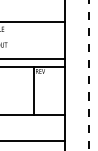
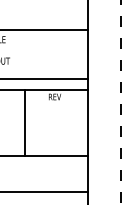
line: (34, 90) -> (25, 122), moved

